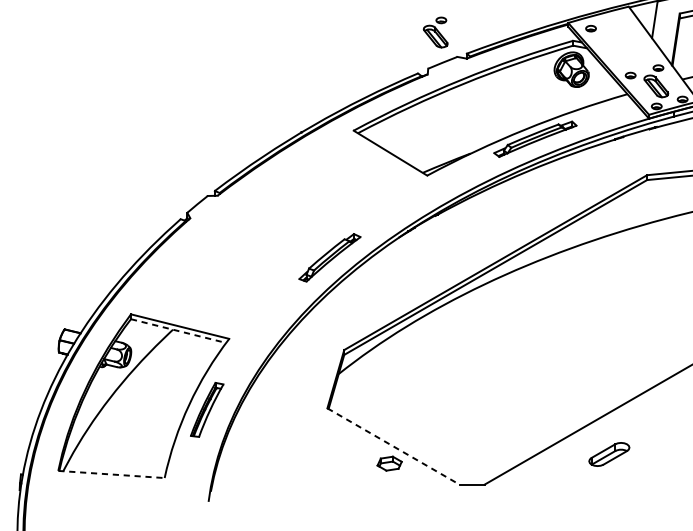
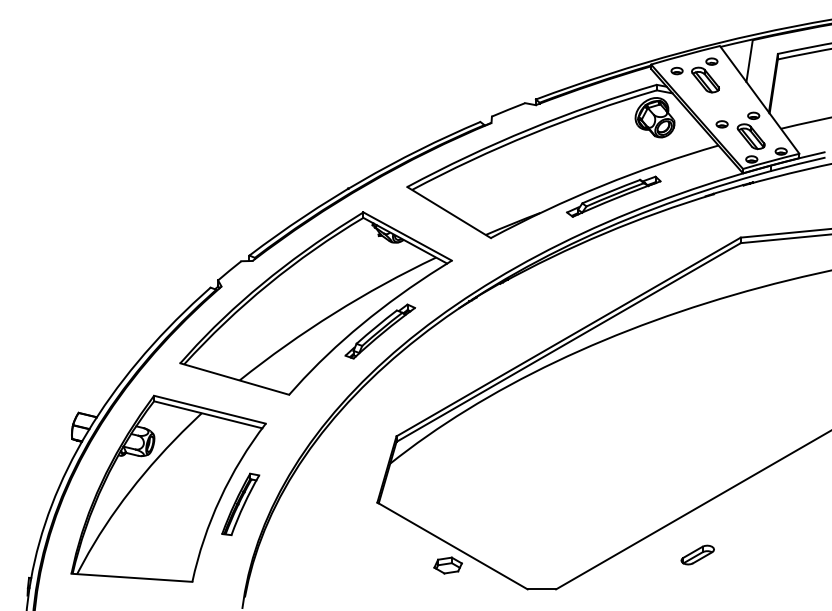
part: (435, 32) -> (705, 75), moved
part: (272, 233) -> (315, 303), added
line: (178, 330) -> (208, 414), dashed -> solid
line: (393, 446) -> (452, 546), dashed -> solid
part: (609, 453) -> (697, 554), size x0.71
line: (111, 474) -> (131, 577), dashed -> solid

